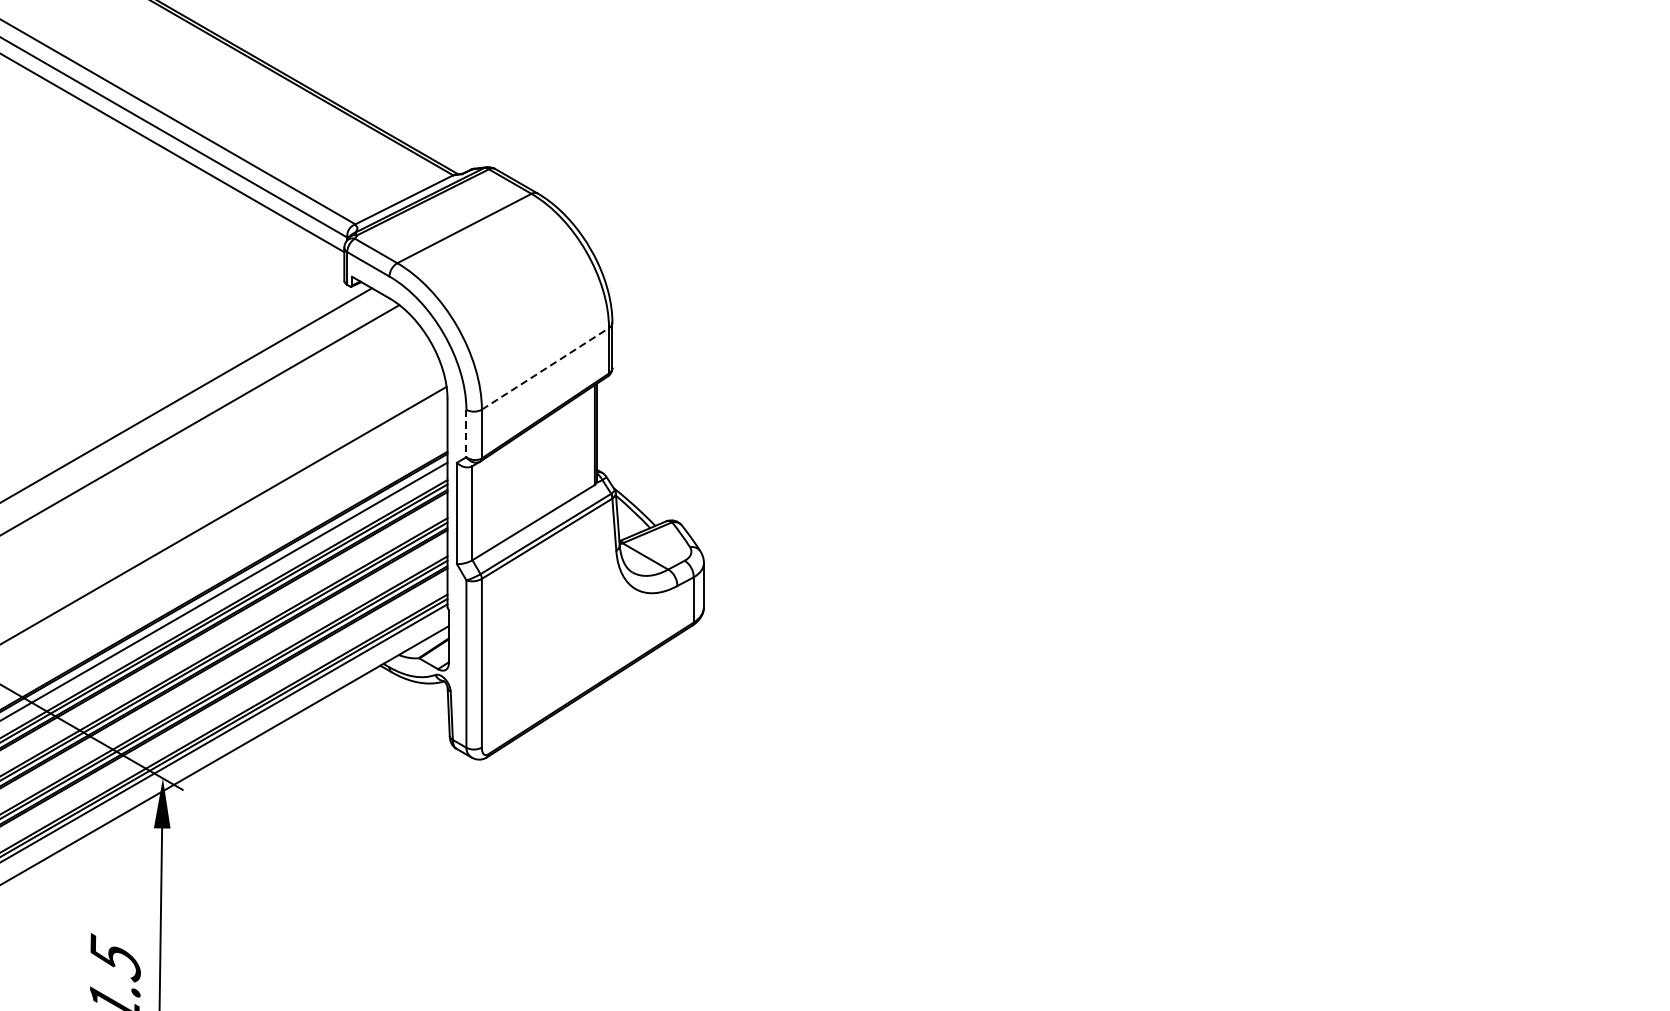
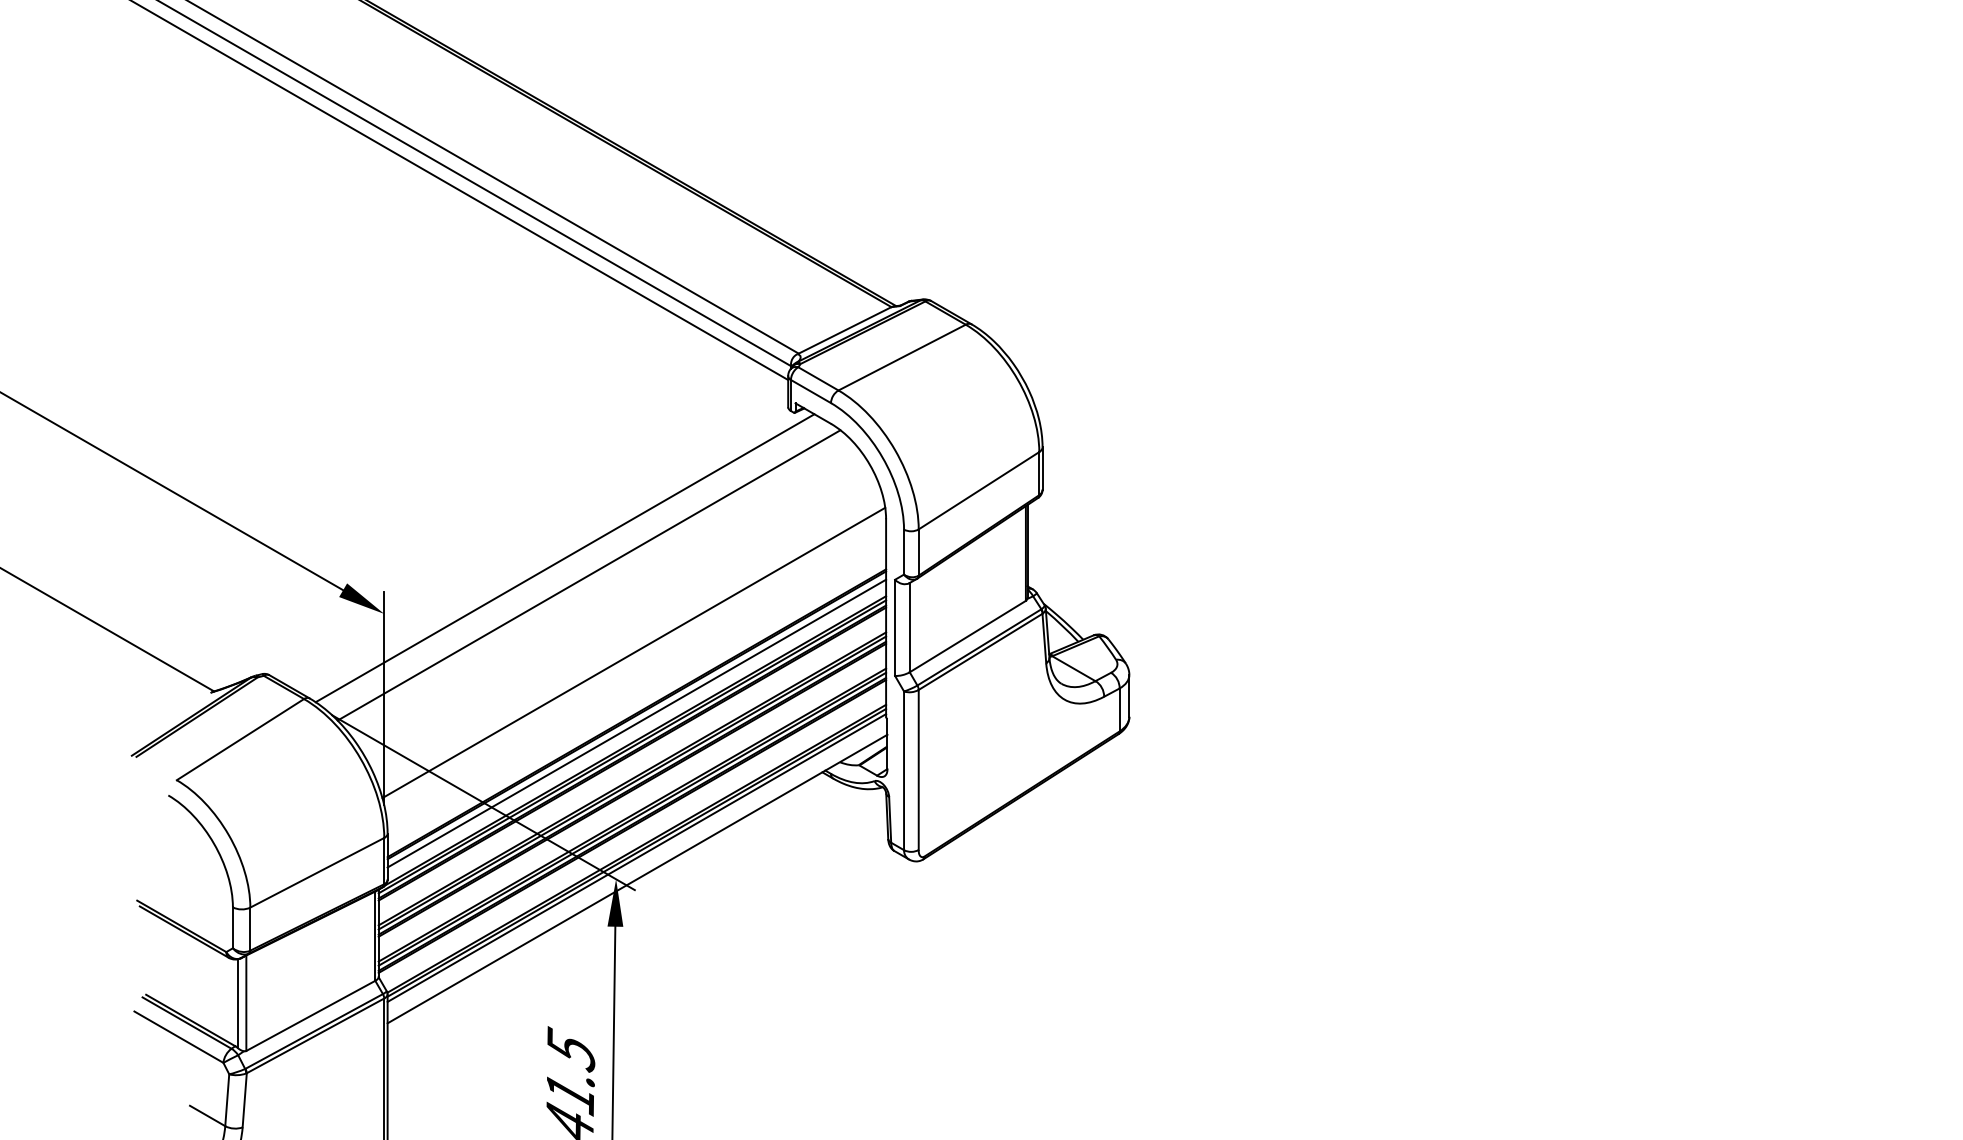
line: (545, 368) -> (979, 490), dashed -> solid
line: (466, 433) -> (904, 552), dashed -> solid

